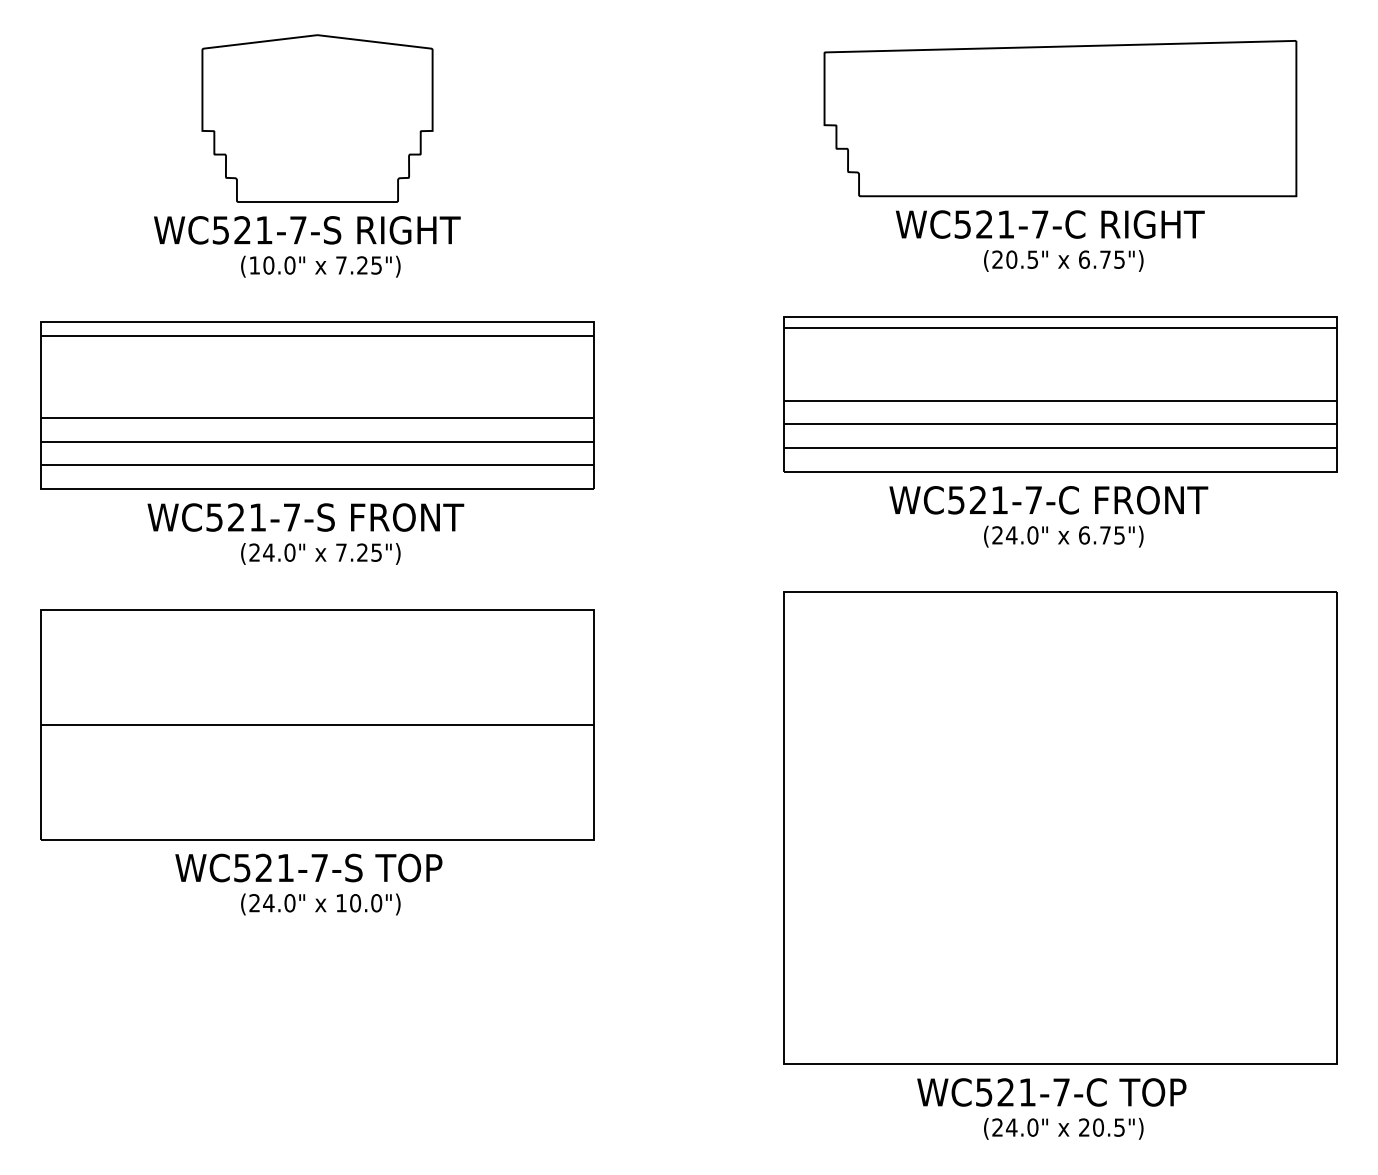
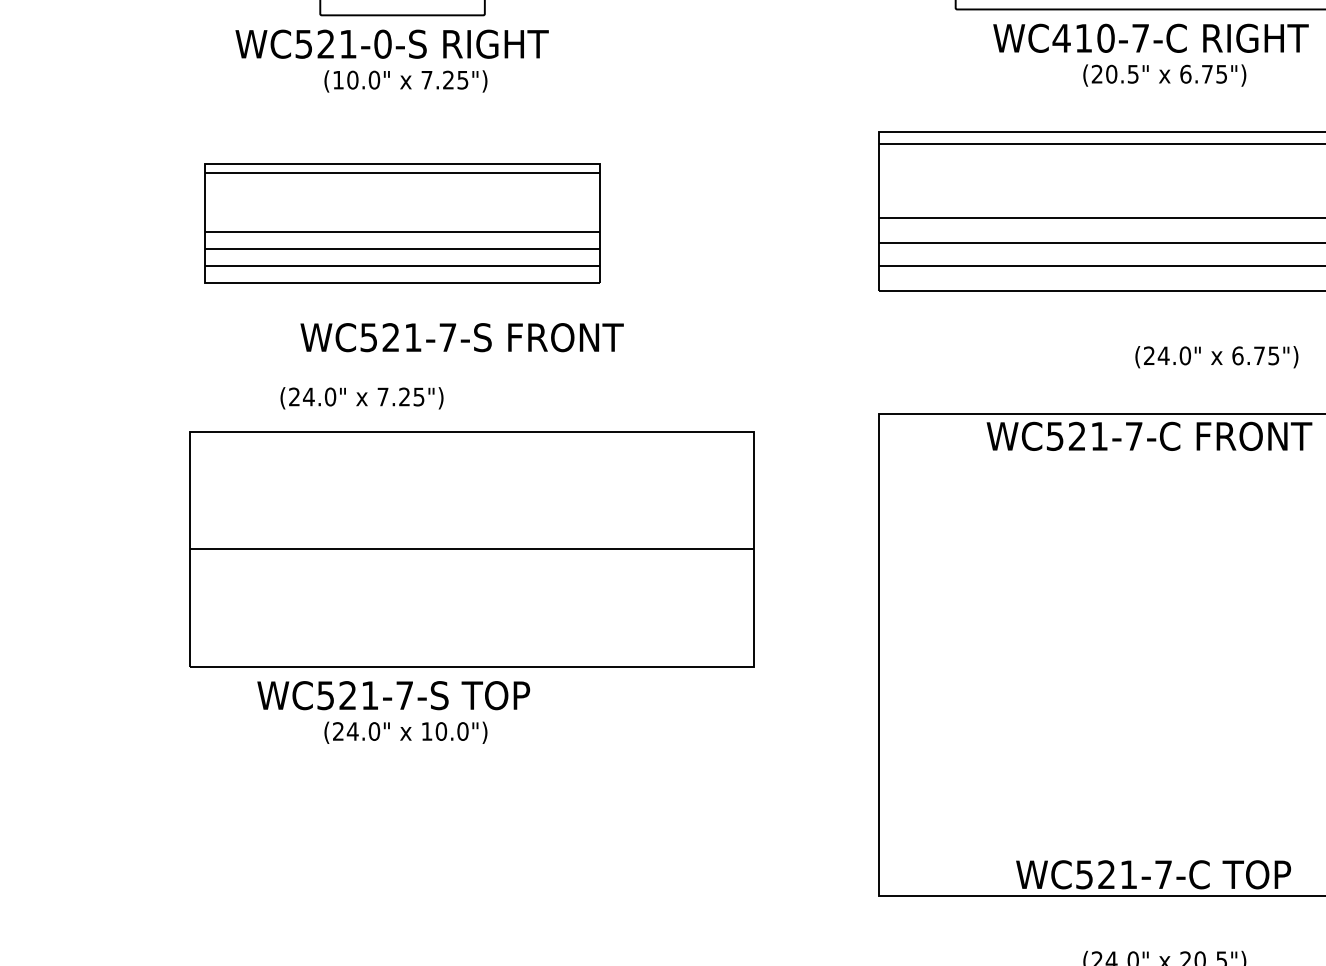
text: (983, 224) -> (1082, 38), WC521-7-C -> WC410-7-C
text: (297, 230) -> (382, 44), WC521-7-S -> WC521-0-S
part: (317, 405) -> (402, 223), size x0.7
text: (1048, 500) -> (1149, 436), moved
text: (305, 517) -> (461, 337), moved
text: (1063, 536) -> (1216, 356), moved
text: (320, 553) -> (361, 397), moved
part: (317, 724) -> (471, 549), moved
text: (1051, 1092) -> (1153, 874), moved

